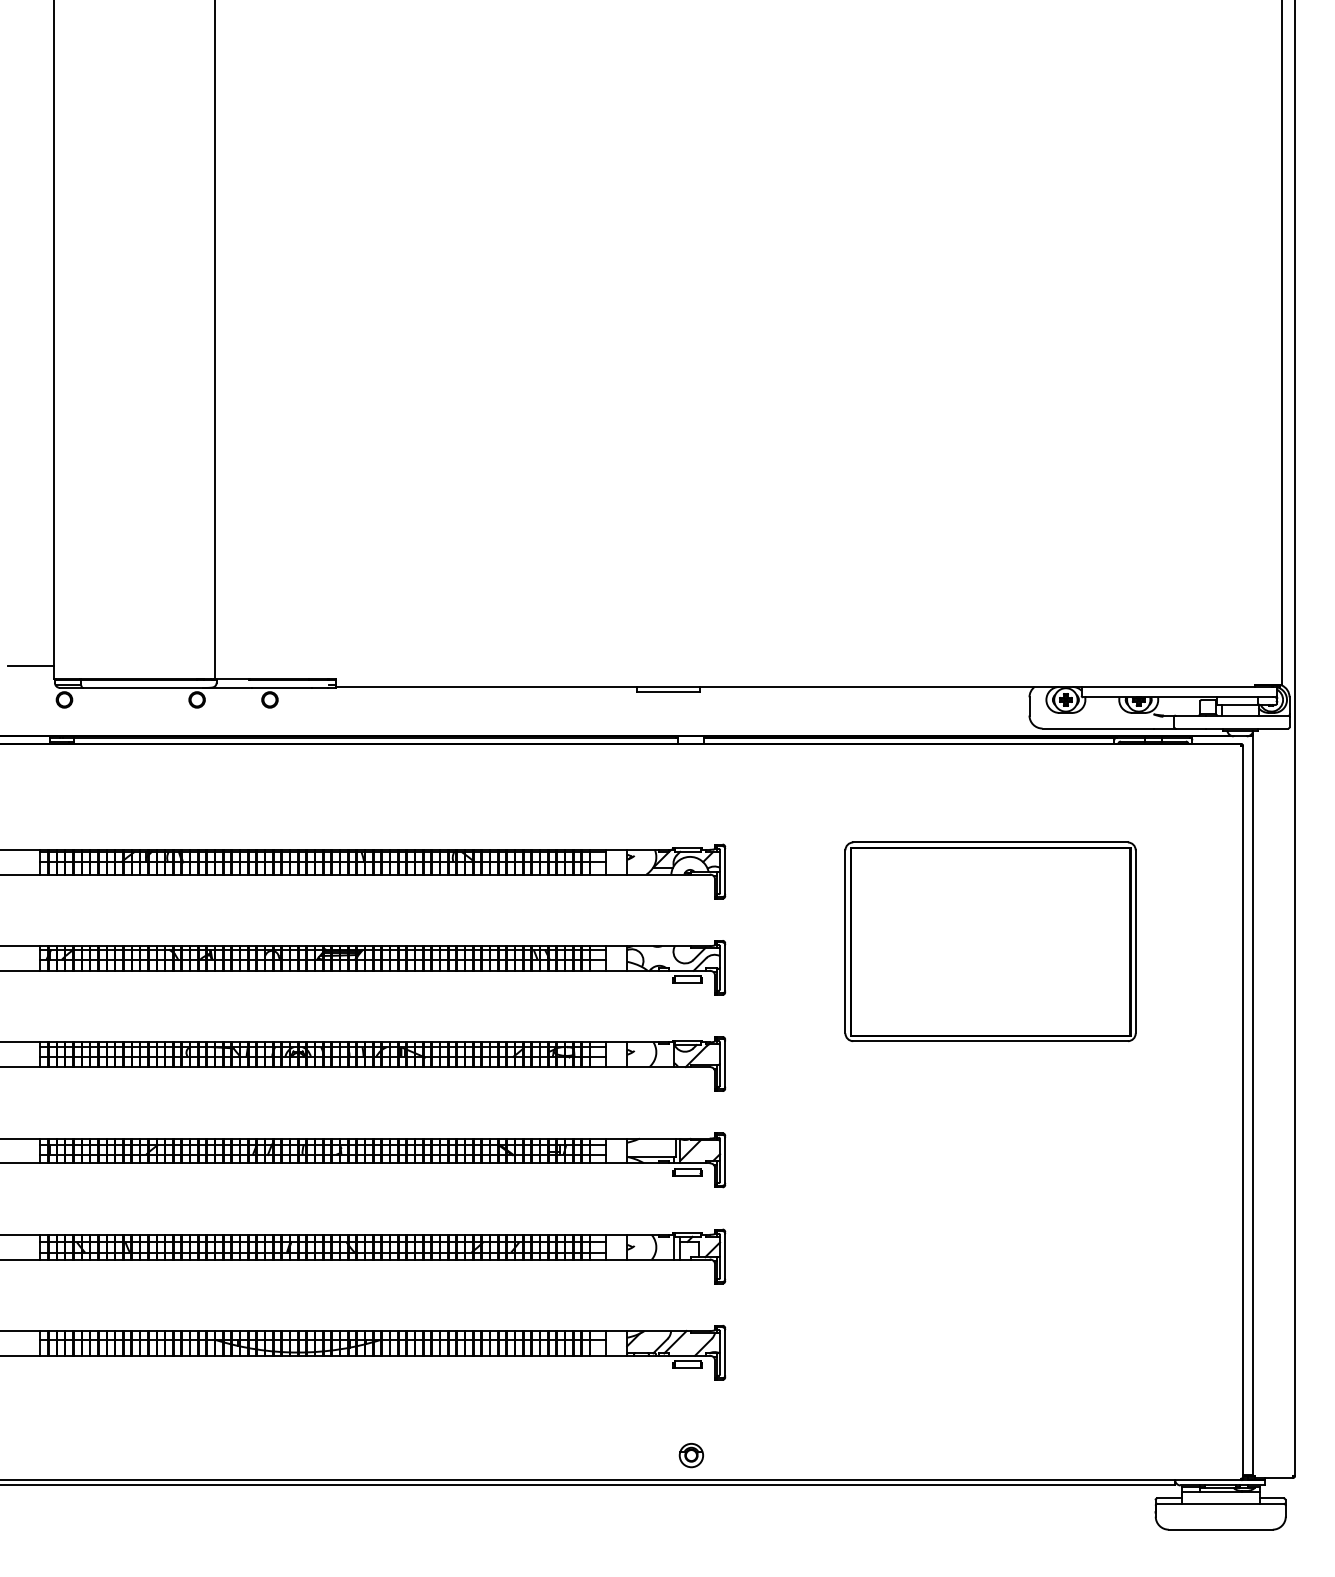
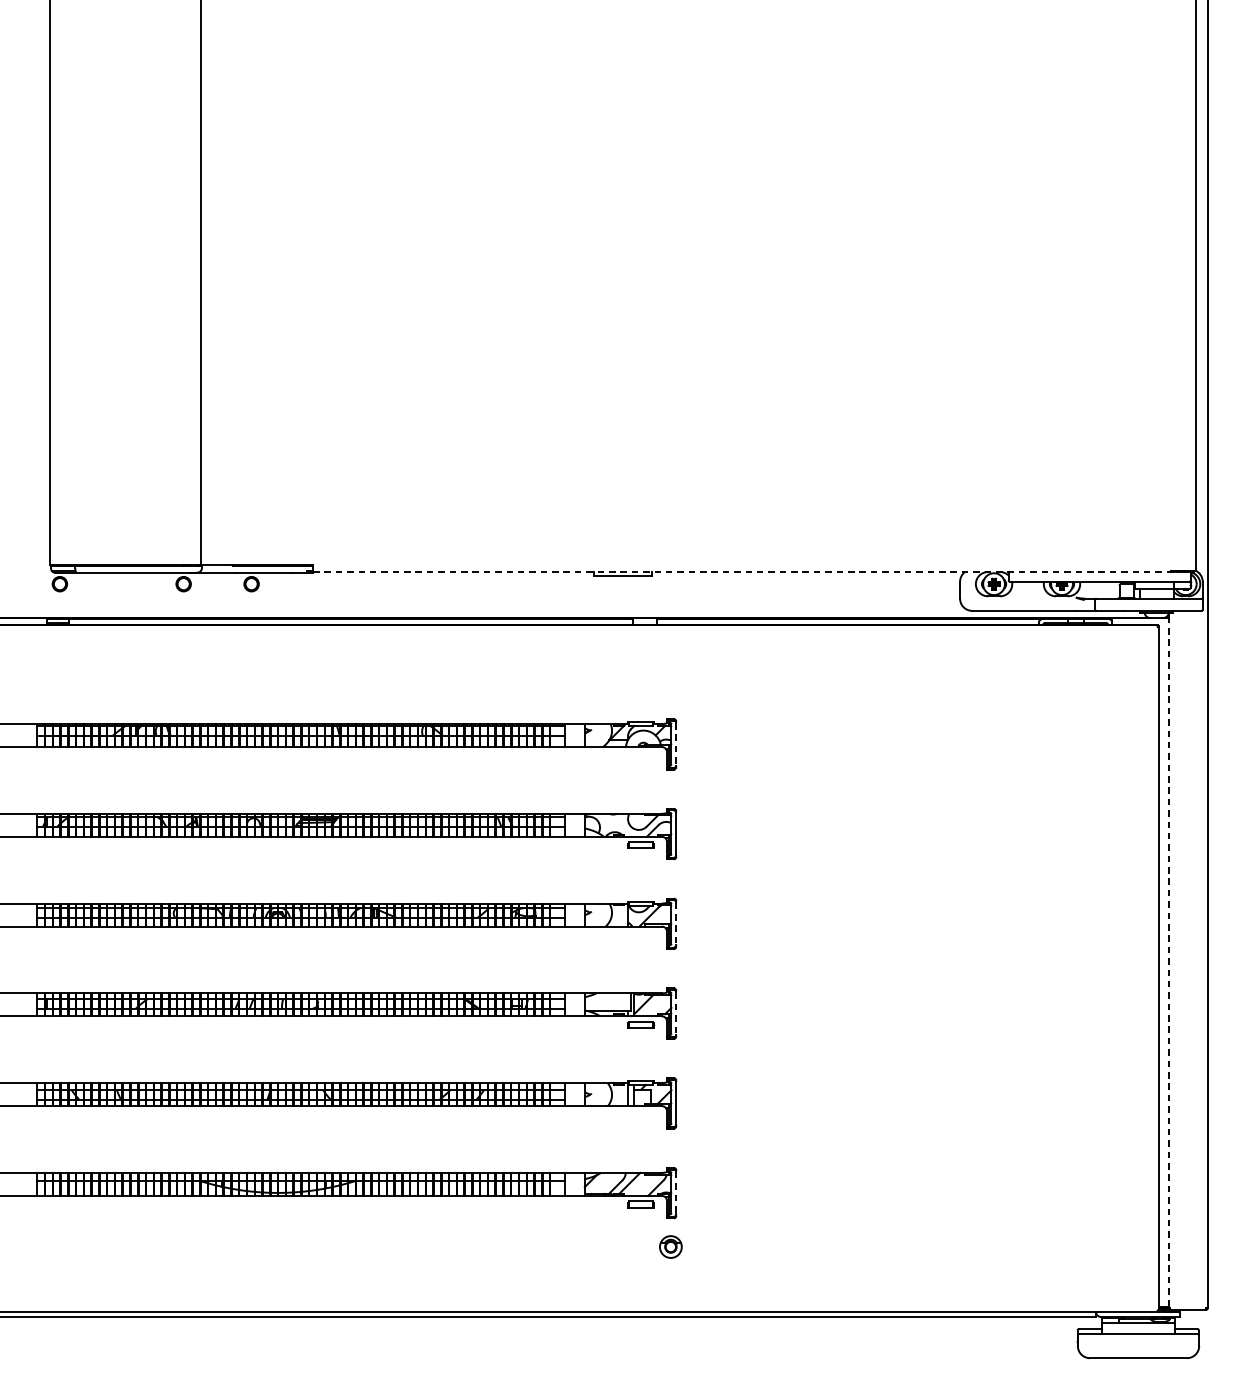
line: (31, 666) -> (29, 552), removed
line: (795, 686) -> (741, 571), solid -> dashed
line: (725, 871) -> (676, 744), solid -> dashed
part: (990, 941) -> (923, 809), removed
line: (725, 1064) -> (676, 924), solid -> dashed
line: (1253, 1105) -> (1169, 962), solid -> dashed
line: (725, 1160) -> (676, 1013), solid -> dashed
line: (725, 1352) -> (676, 1192), solid -> dashed
part: (690, 1455) -> (670, 1246), moved

